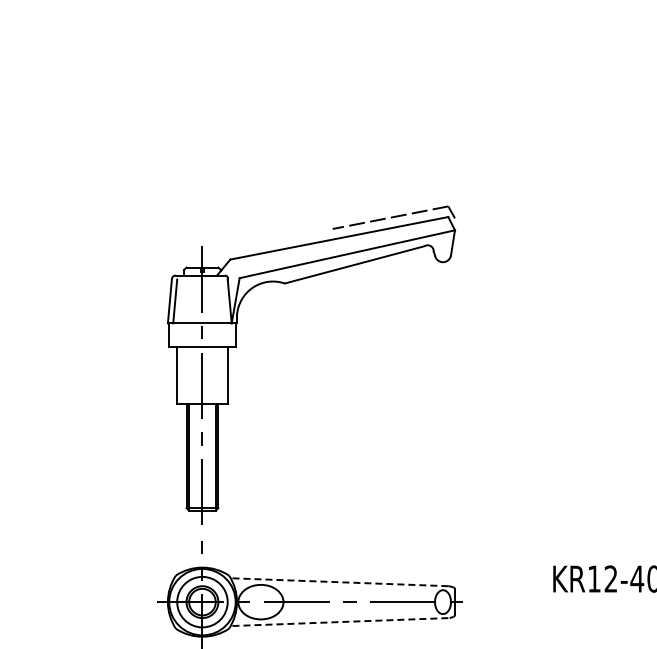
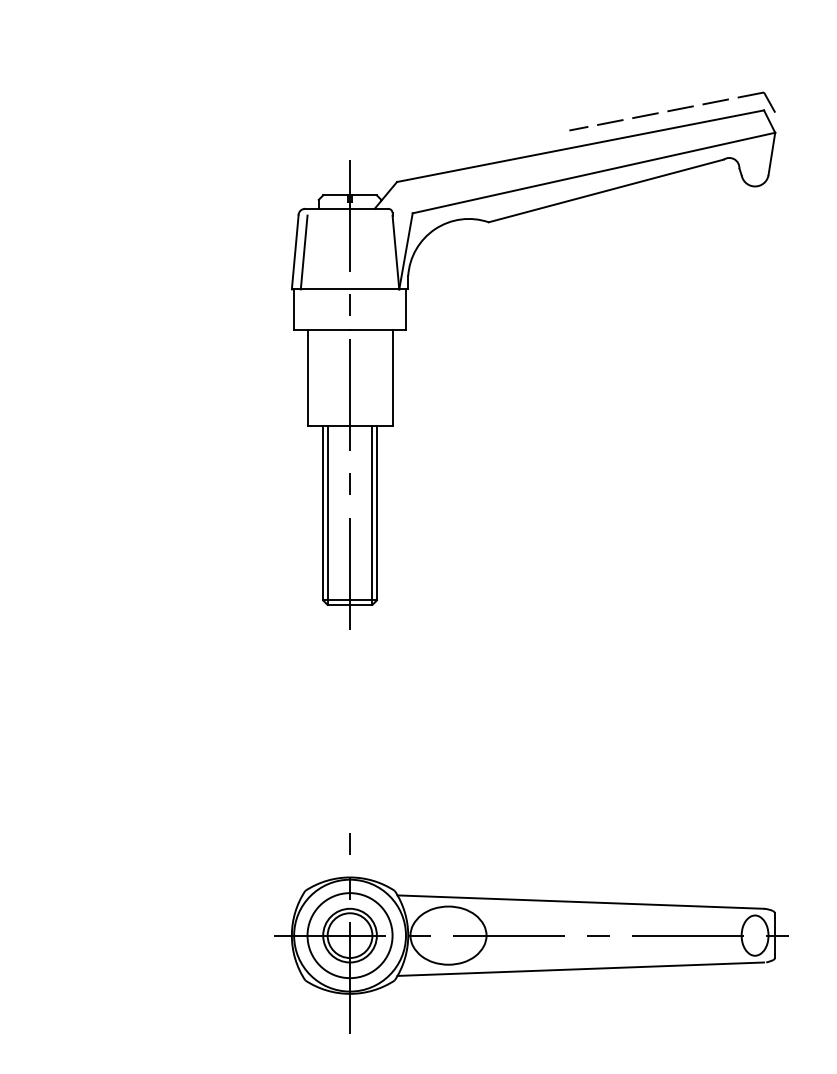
part: (236, 347) -> (407, 330), moved
line: (339, 582) -> (580, 902), dashed -> solid
line: (339, 622) -> (580, 969), dashed -> solid

